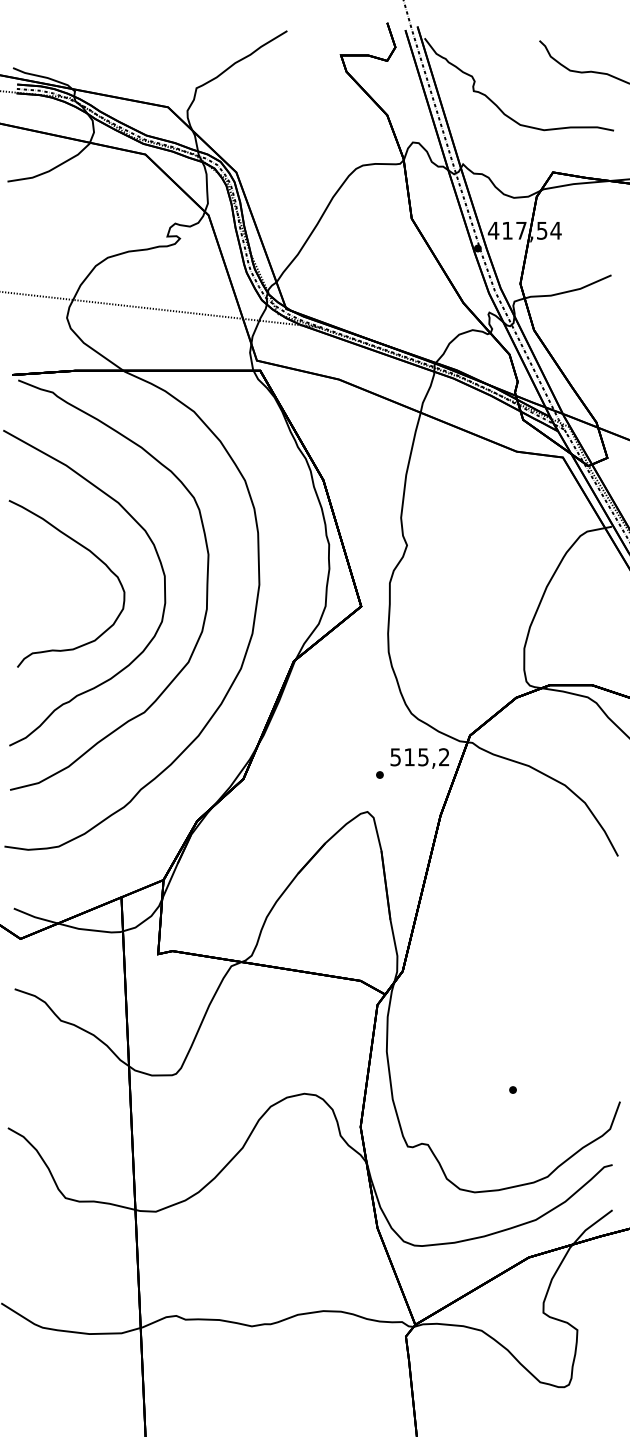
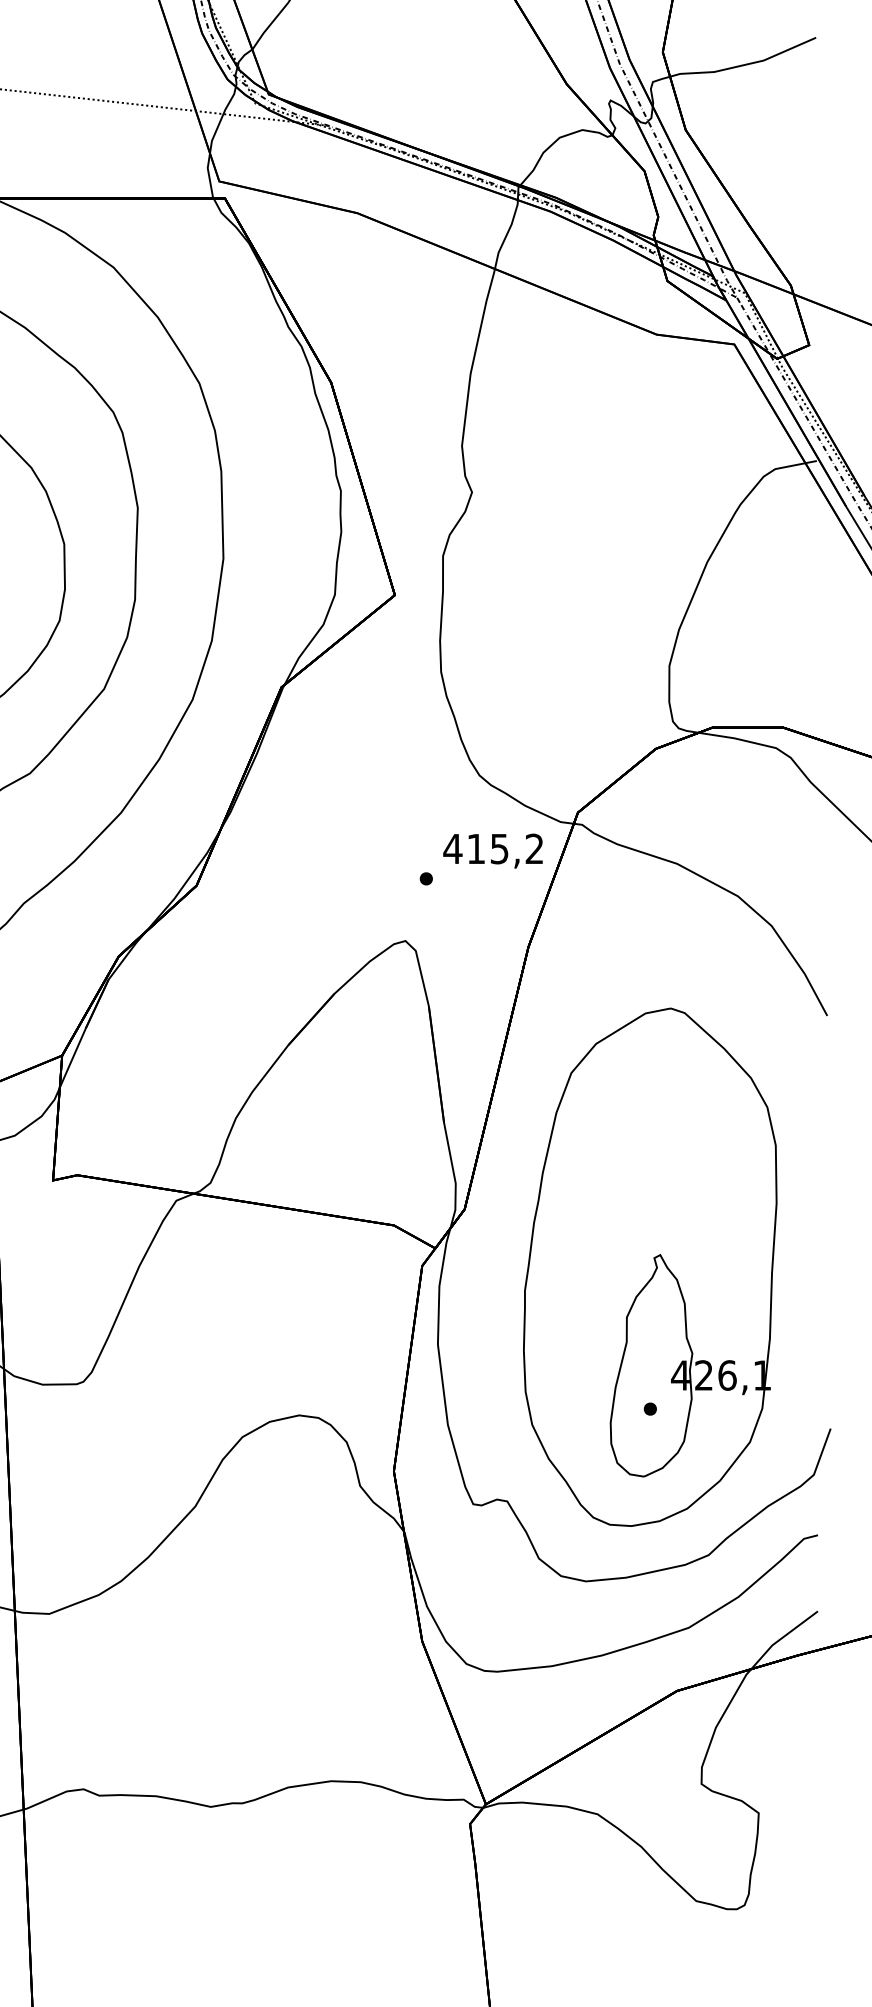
text: (395, 757) -> (452, 849), 515,2 -> 415,2
part: (512, 1005) -> (649, 1266), added

